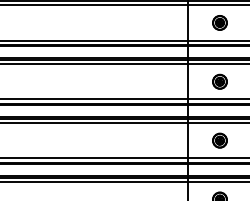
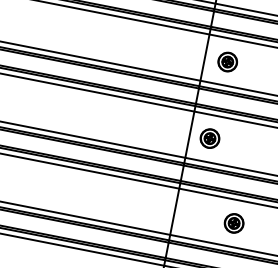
part: (219, 22) -> (227, 61), moved
part: (219, 81) -> (209, 138), moved
part: (219, 140) -> (233, 223), moved

